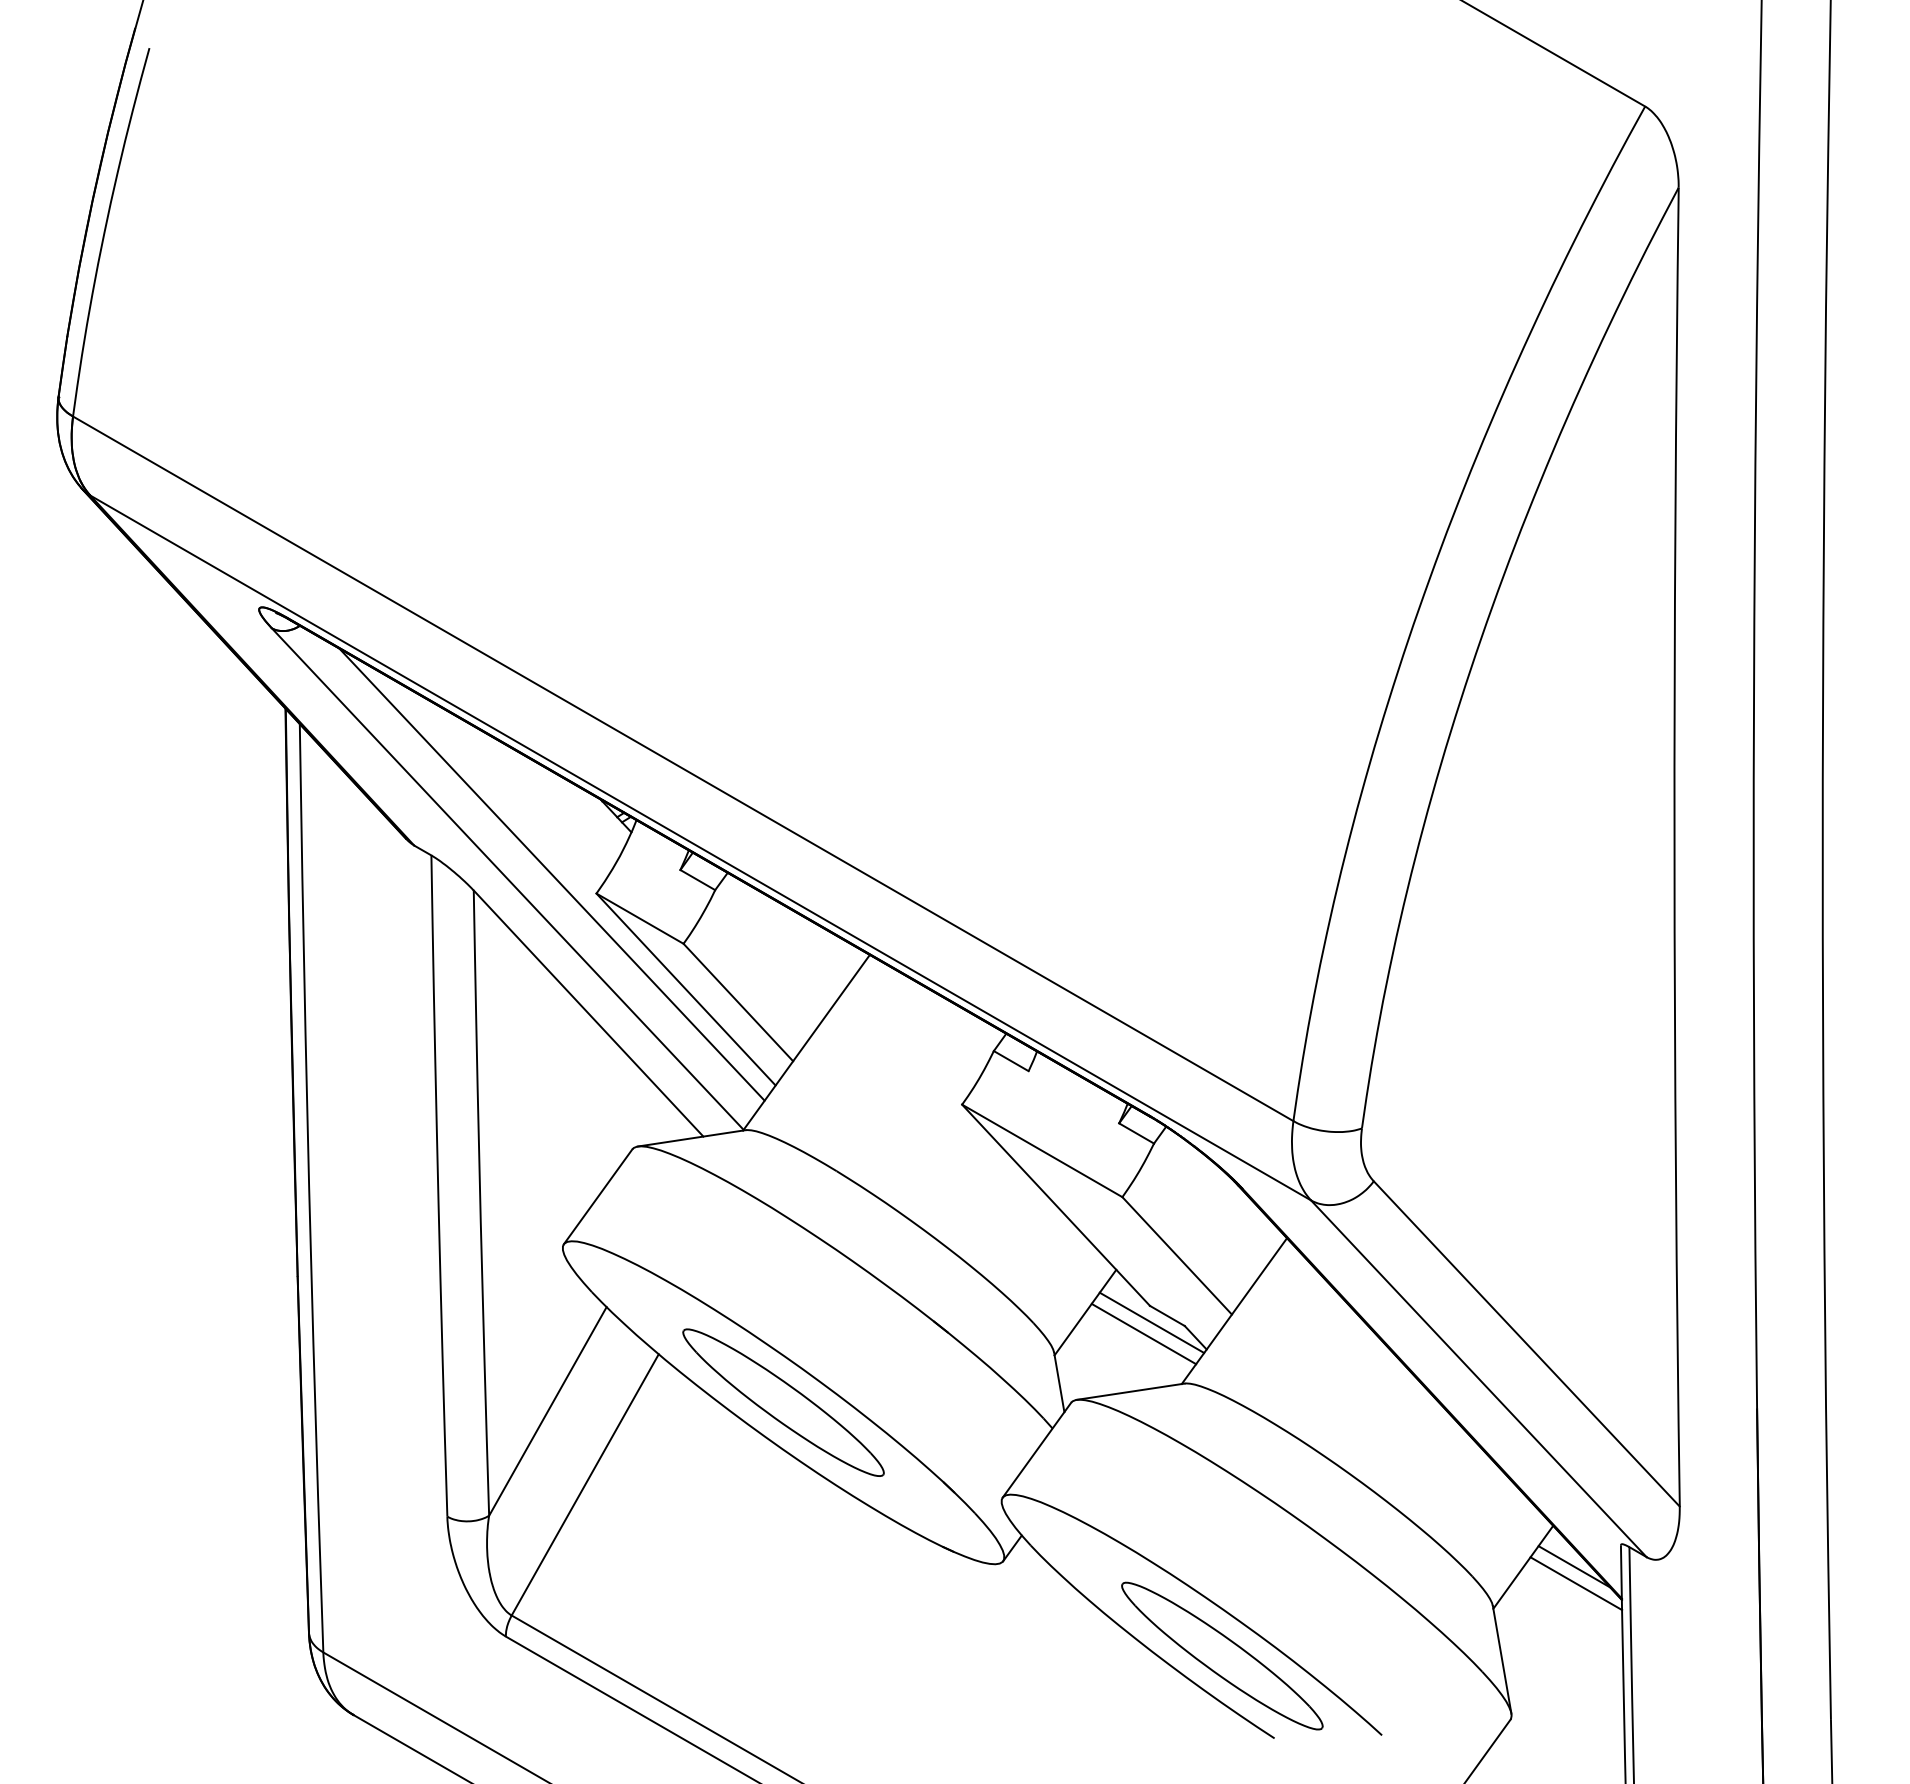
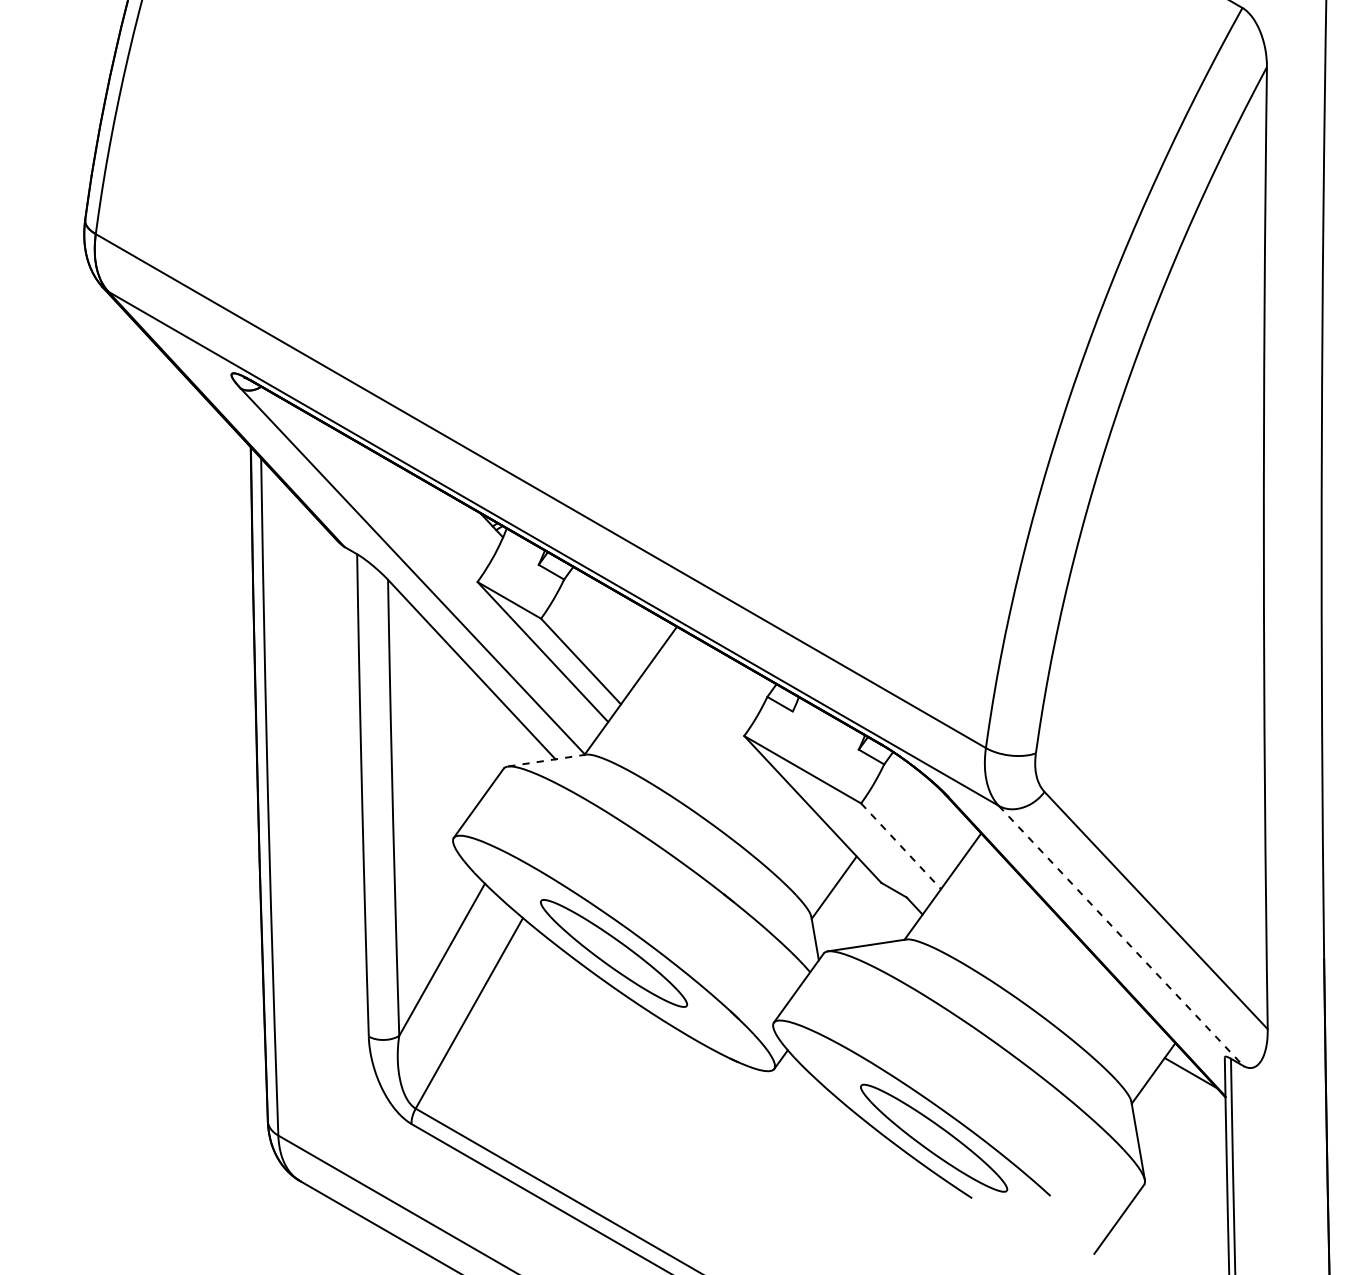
line: (551, 874) -> (444, 568), removed
line: (691, 1138) -> (546, 760), solid -> dashed
line: (1177, 1256) -> (901, 846), solid -> dashed
line: (1151, 1322) -> (882, 894), removed
line: (1143, 1333) -> (876, 902), removed
line: (1478, 1378) -> (1120, 935), solid -> dashed
line: (1576, 1583) -> (1192, 1085), removed

